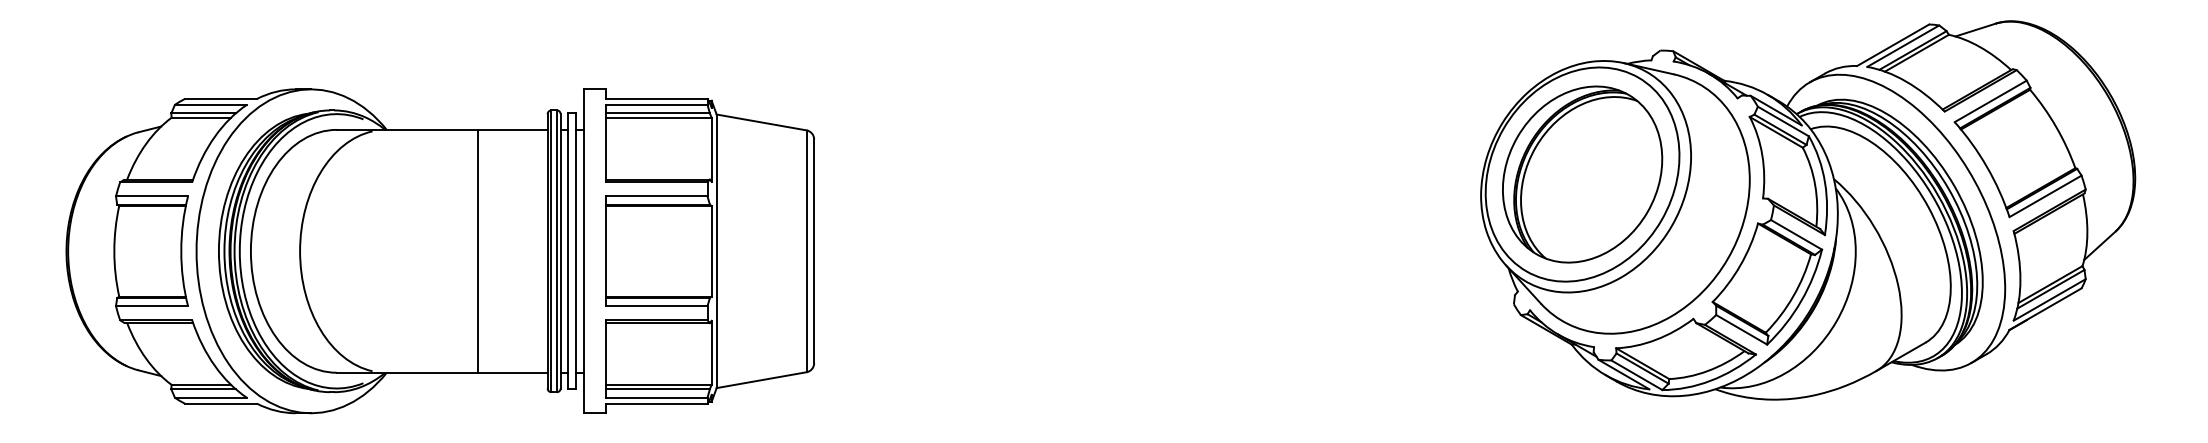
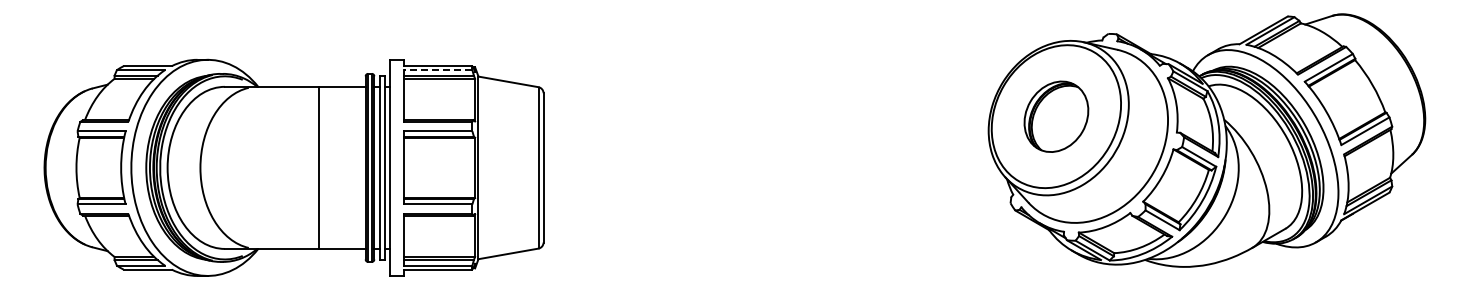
line: (655, 105) -> (437, 70), solid -> dashed
part: (1582, 174) -> (1056, 116), size x0.6

